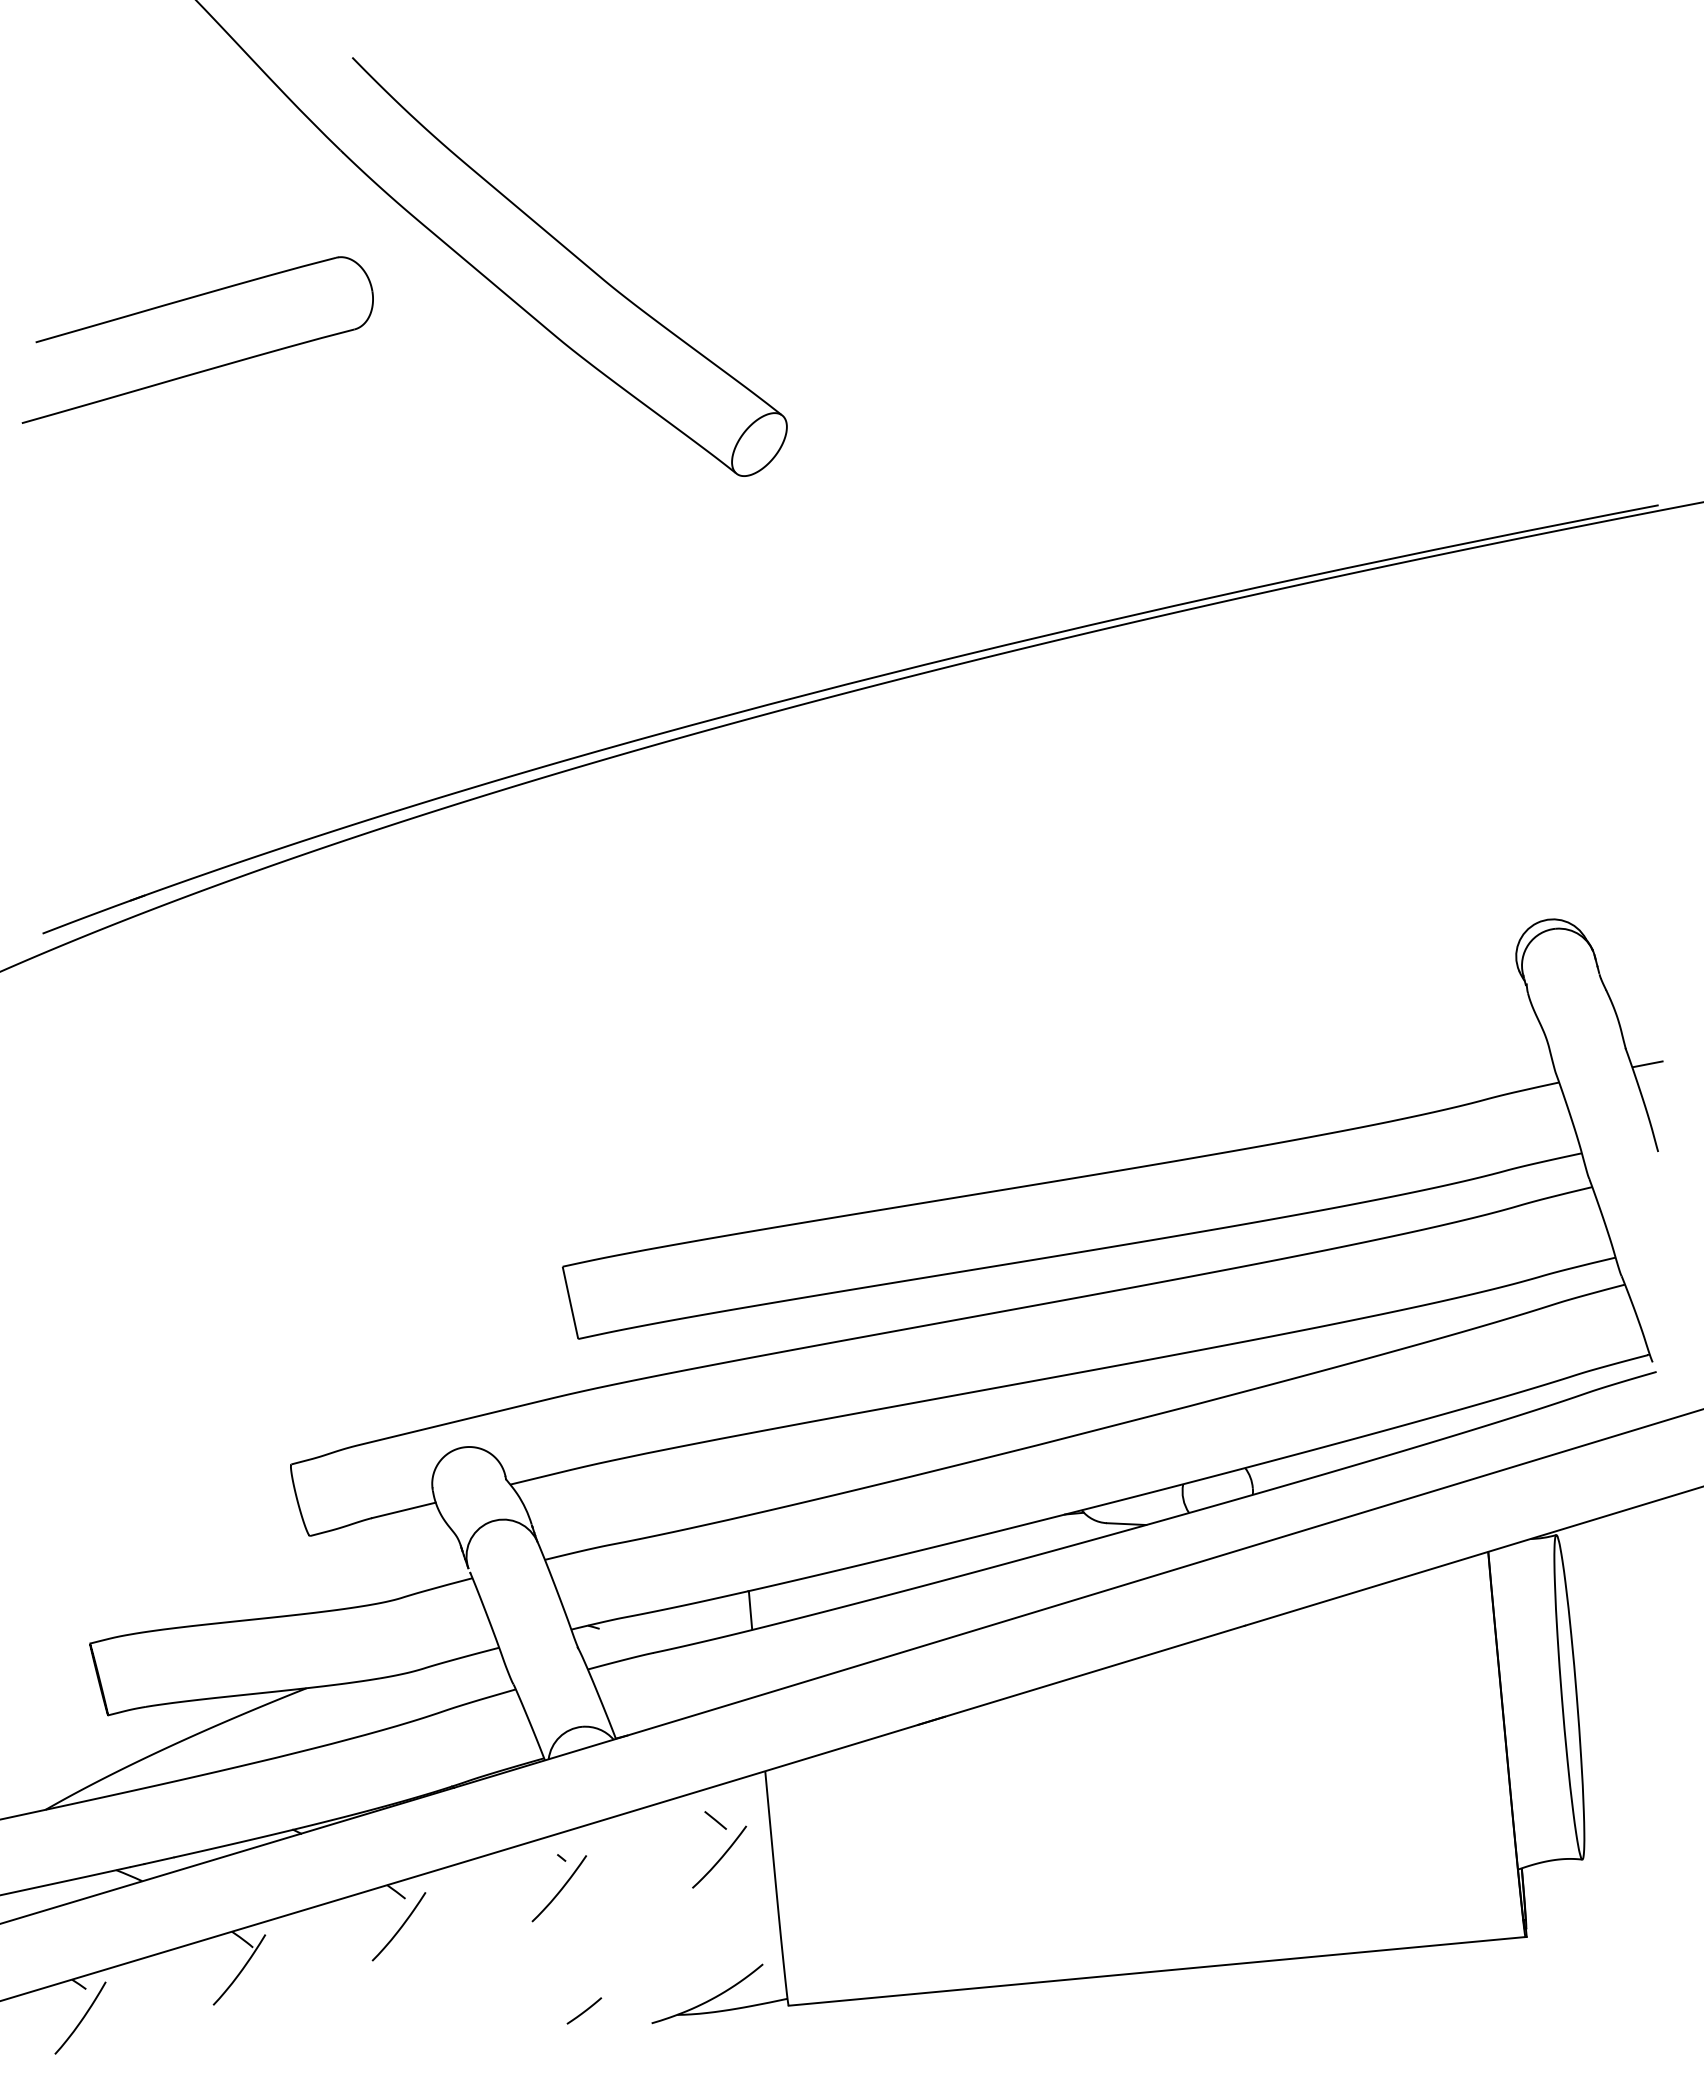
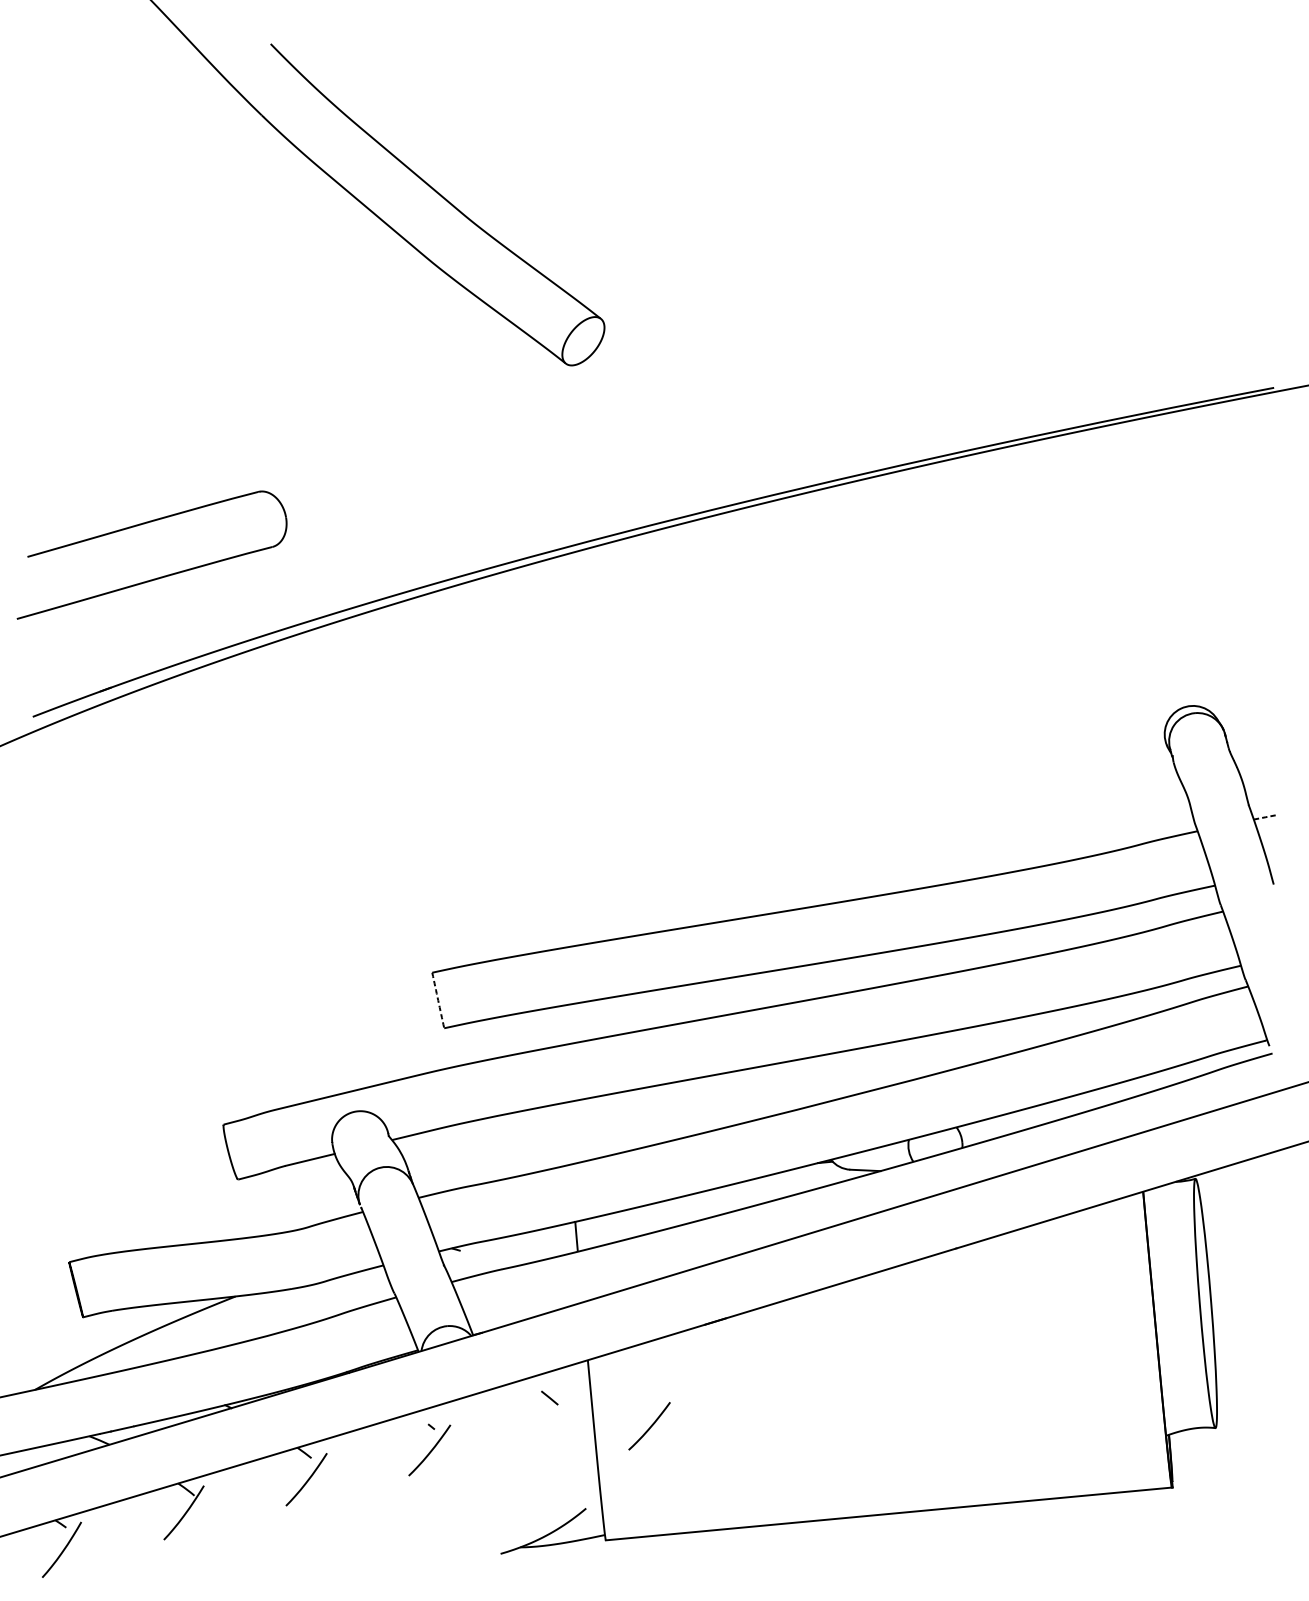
part: (208, 368) -> (160, 576), moved
line: (1647, 1064) -> (1265, 817), solid -> dashed
arc: (570, 1302) -> (438, 1000), solid -> dashed
curve: (720, 1857) -> (650, 1426), moved
line: (584, 2010) -> (449, 1544), removed

